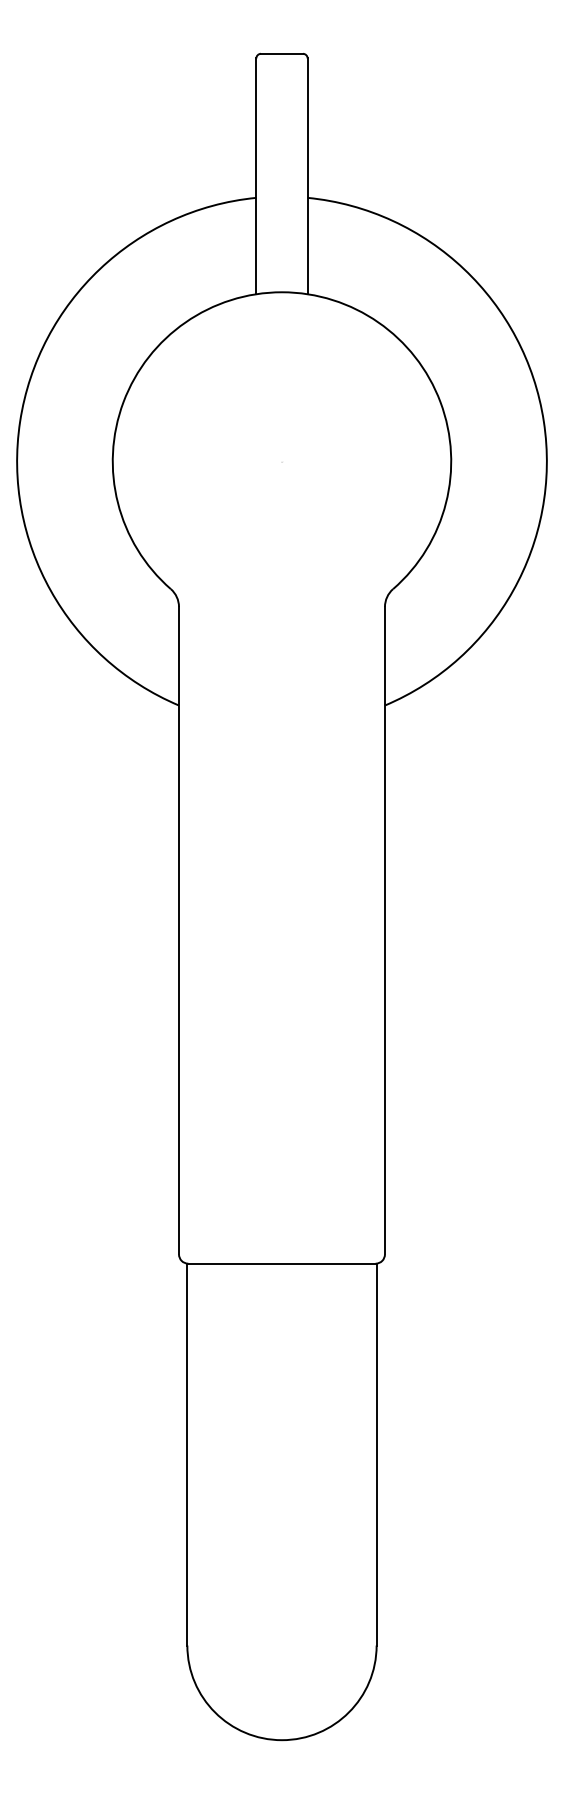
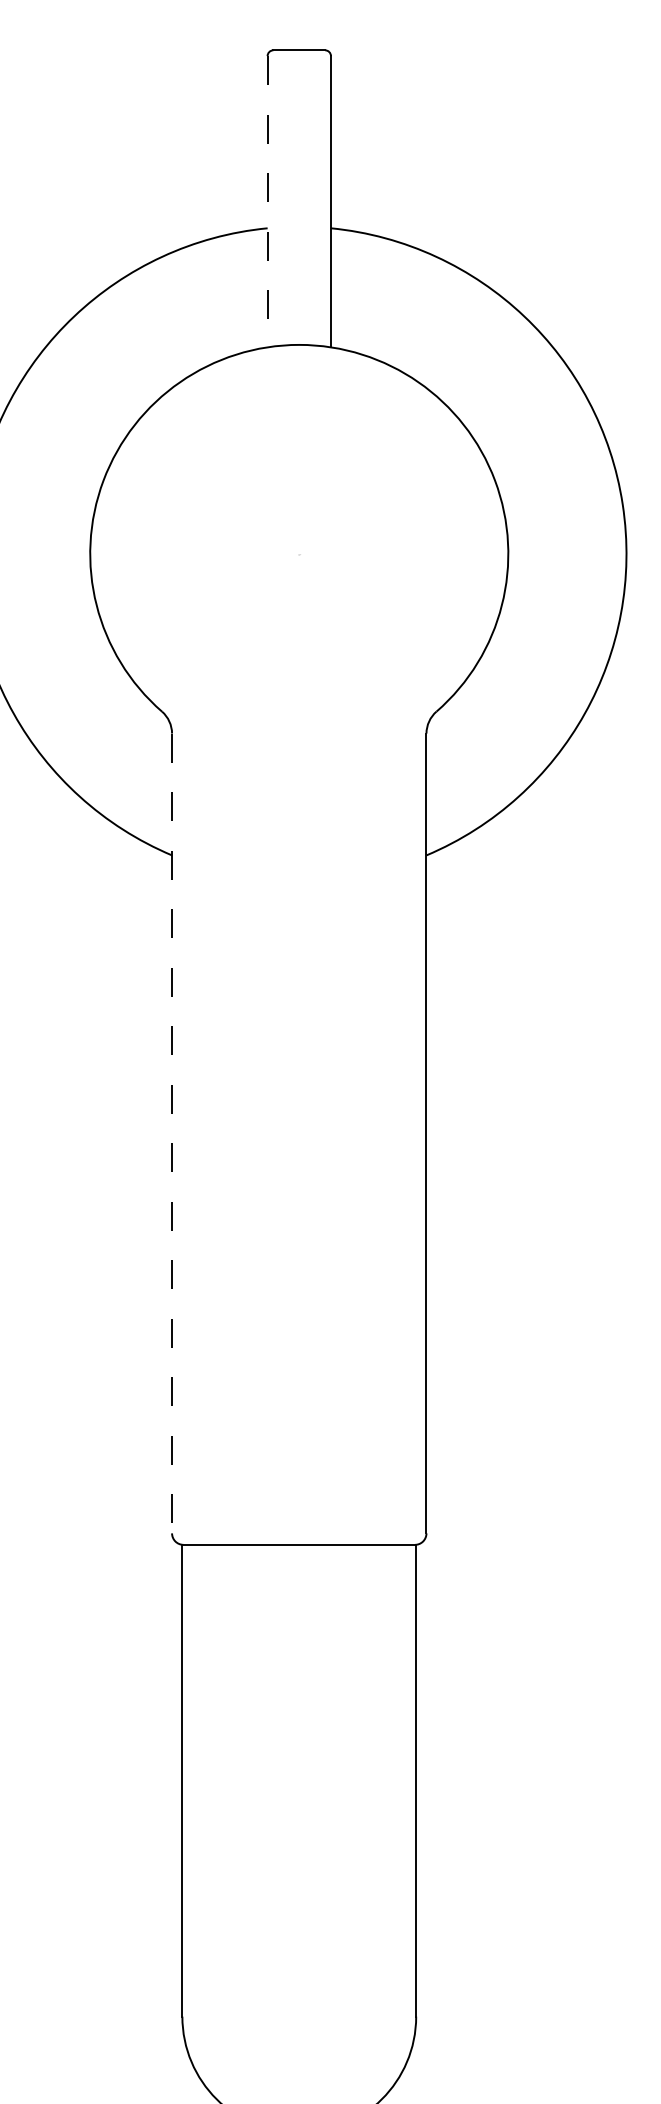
line: (256, 176) -> (267, 201), solid -> dashed
line: (179, 930) -> (172, 1133), solid -> dashed

